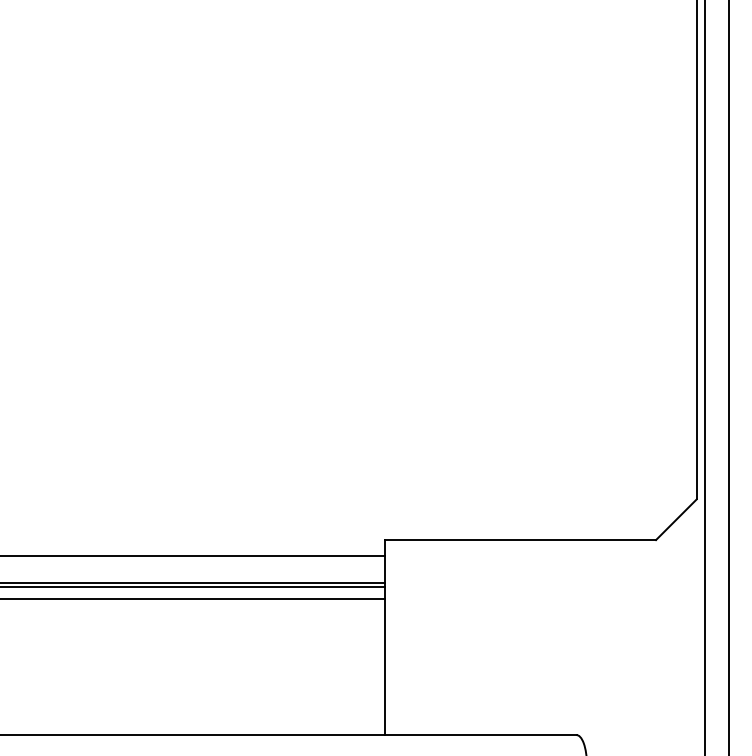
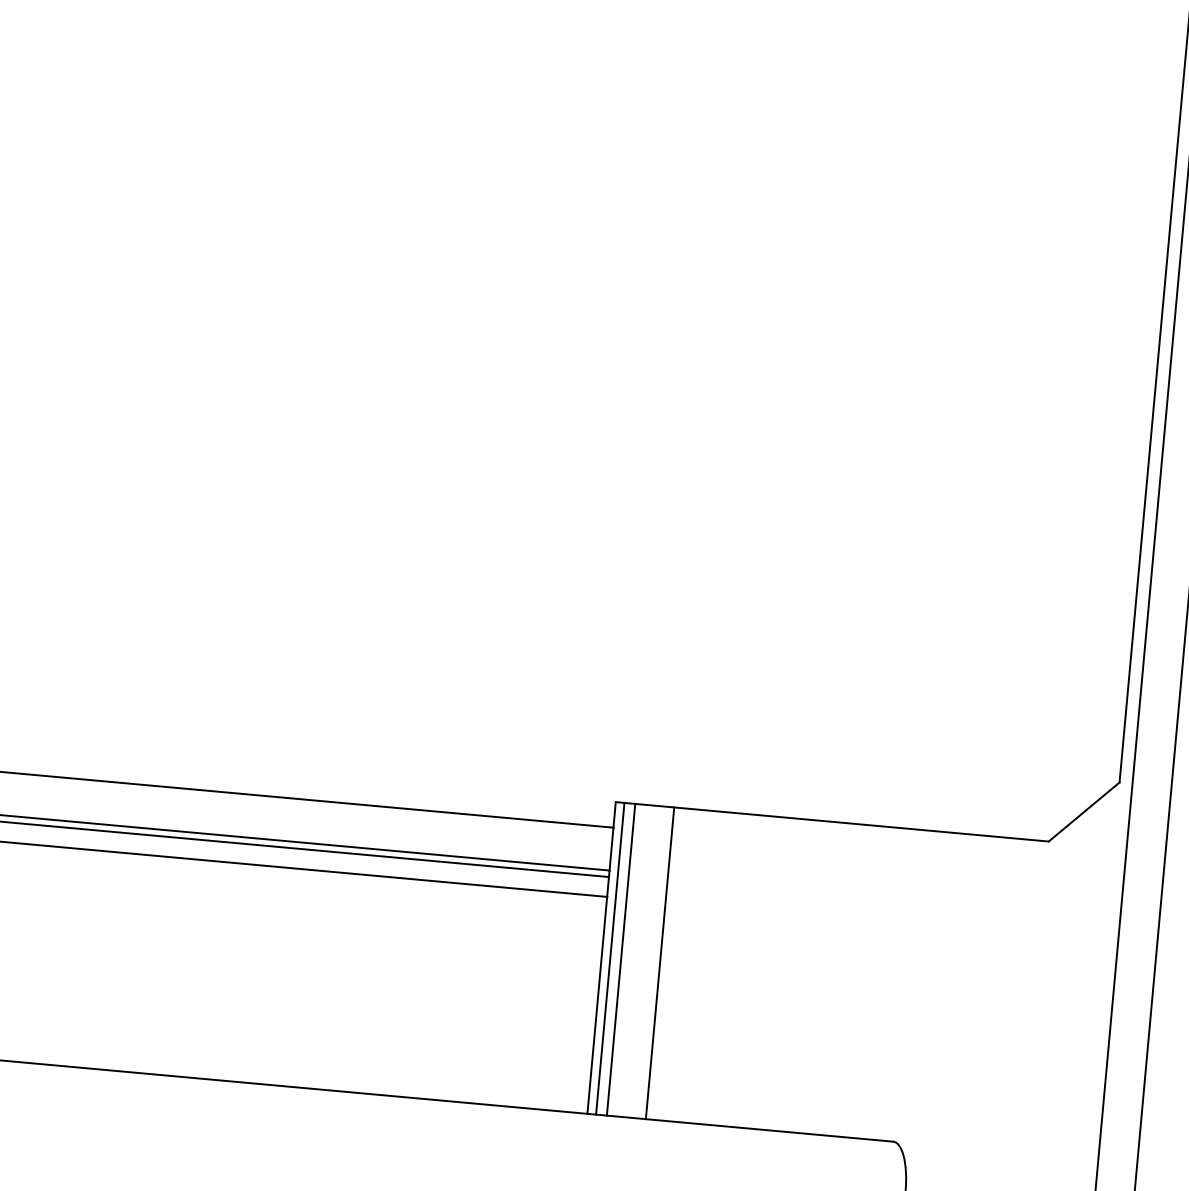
line: (390, 637) -> (610, 958), added
line: (397, 637) -> (621, 959), added
line: (421, 637) -> (659, 963), added

